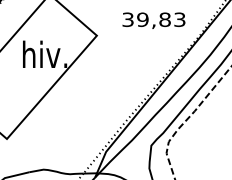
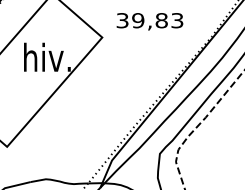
text: (153, 20) -> (149, 21), moved

